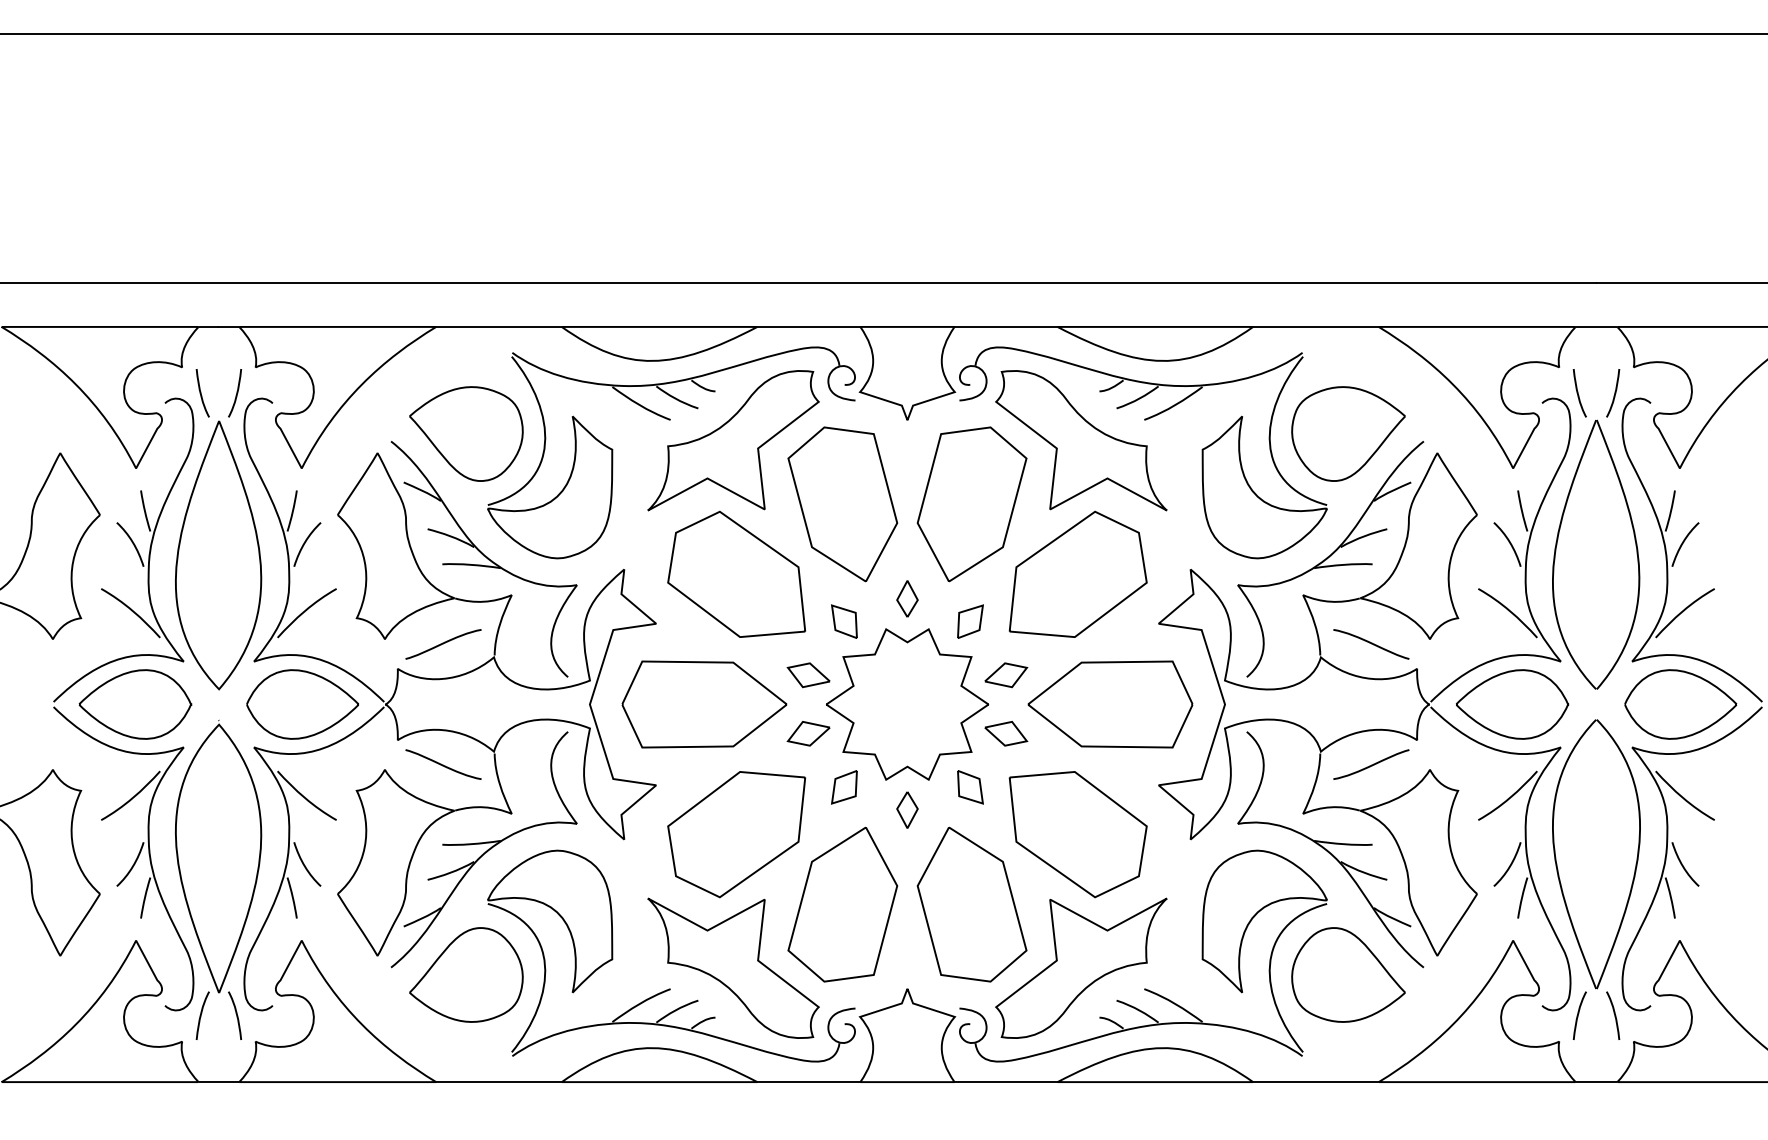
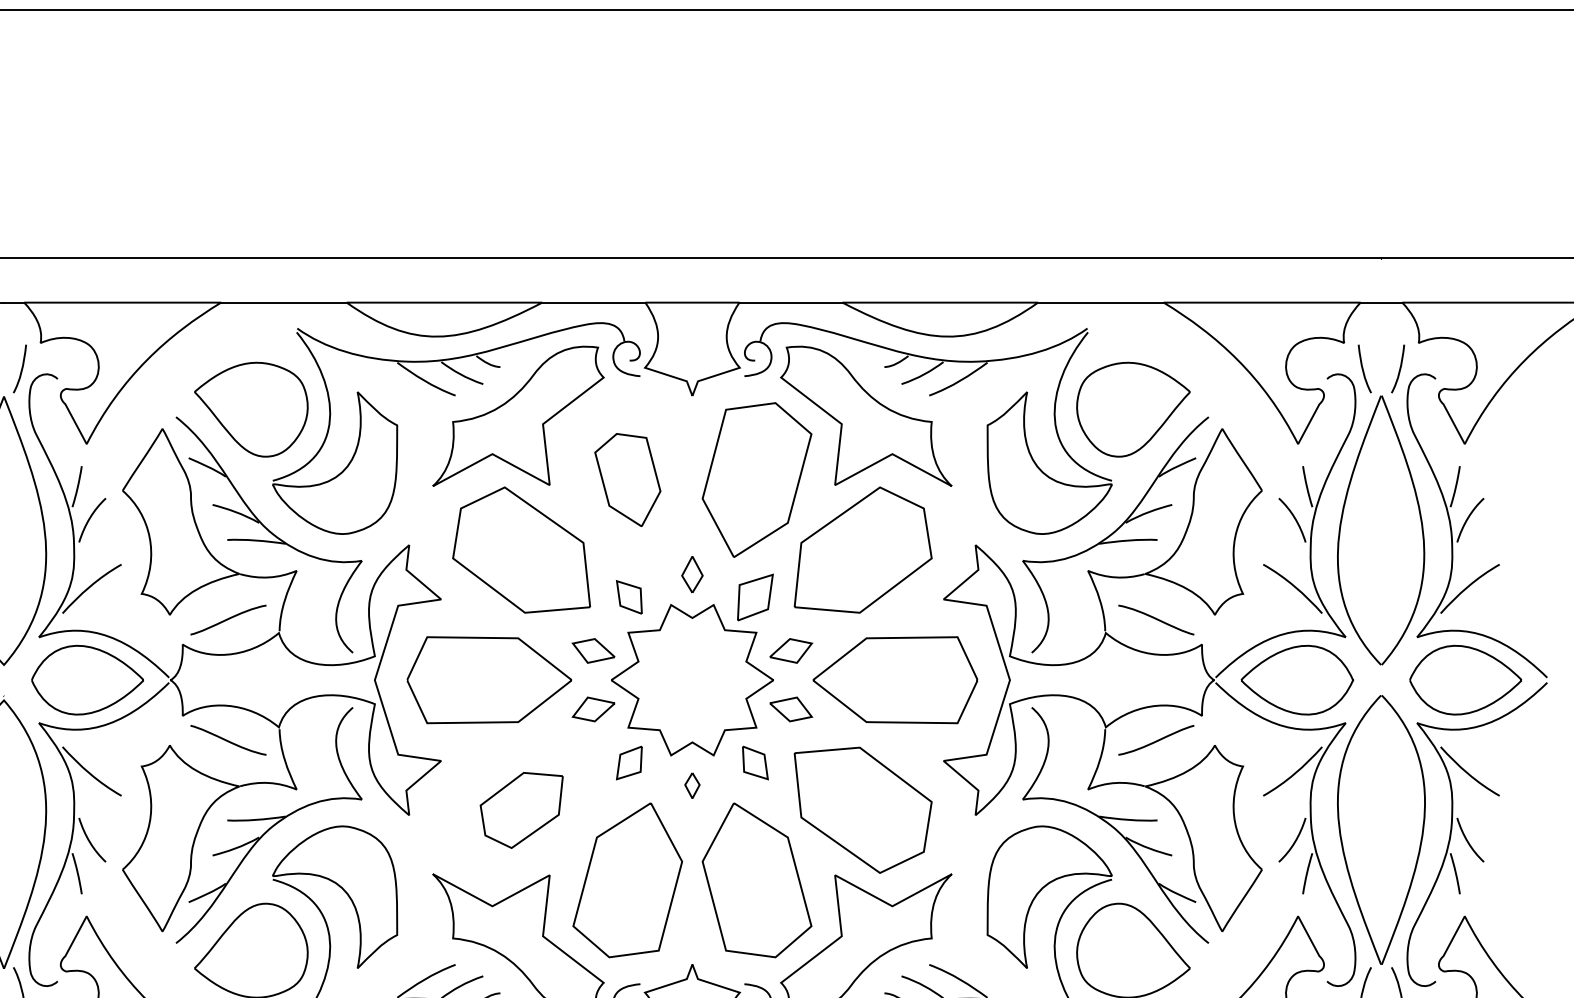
part: (842, 504) -> (627, 480), size x0.6
part: (970, 621) -> (755, 597), size x1.4
part: (907, 809) -> (692, 785), size x0.7
part: (736, 834) -> (521, 810), size x0.6

